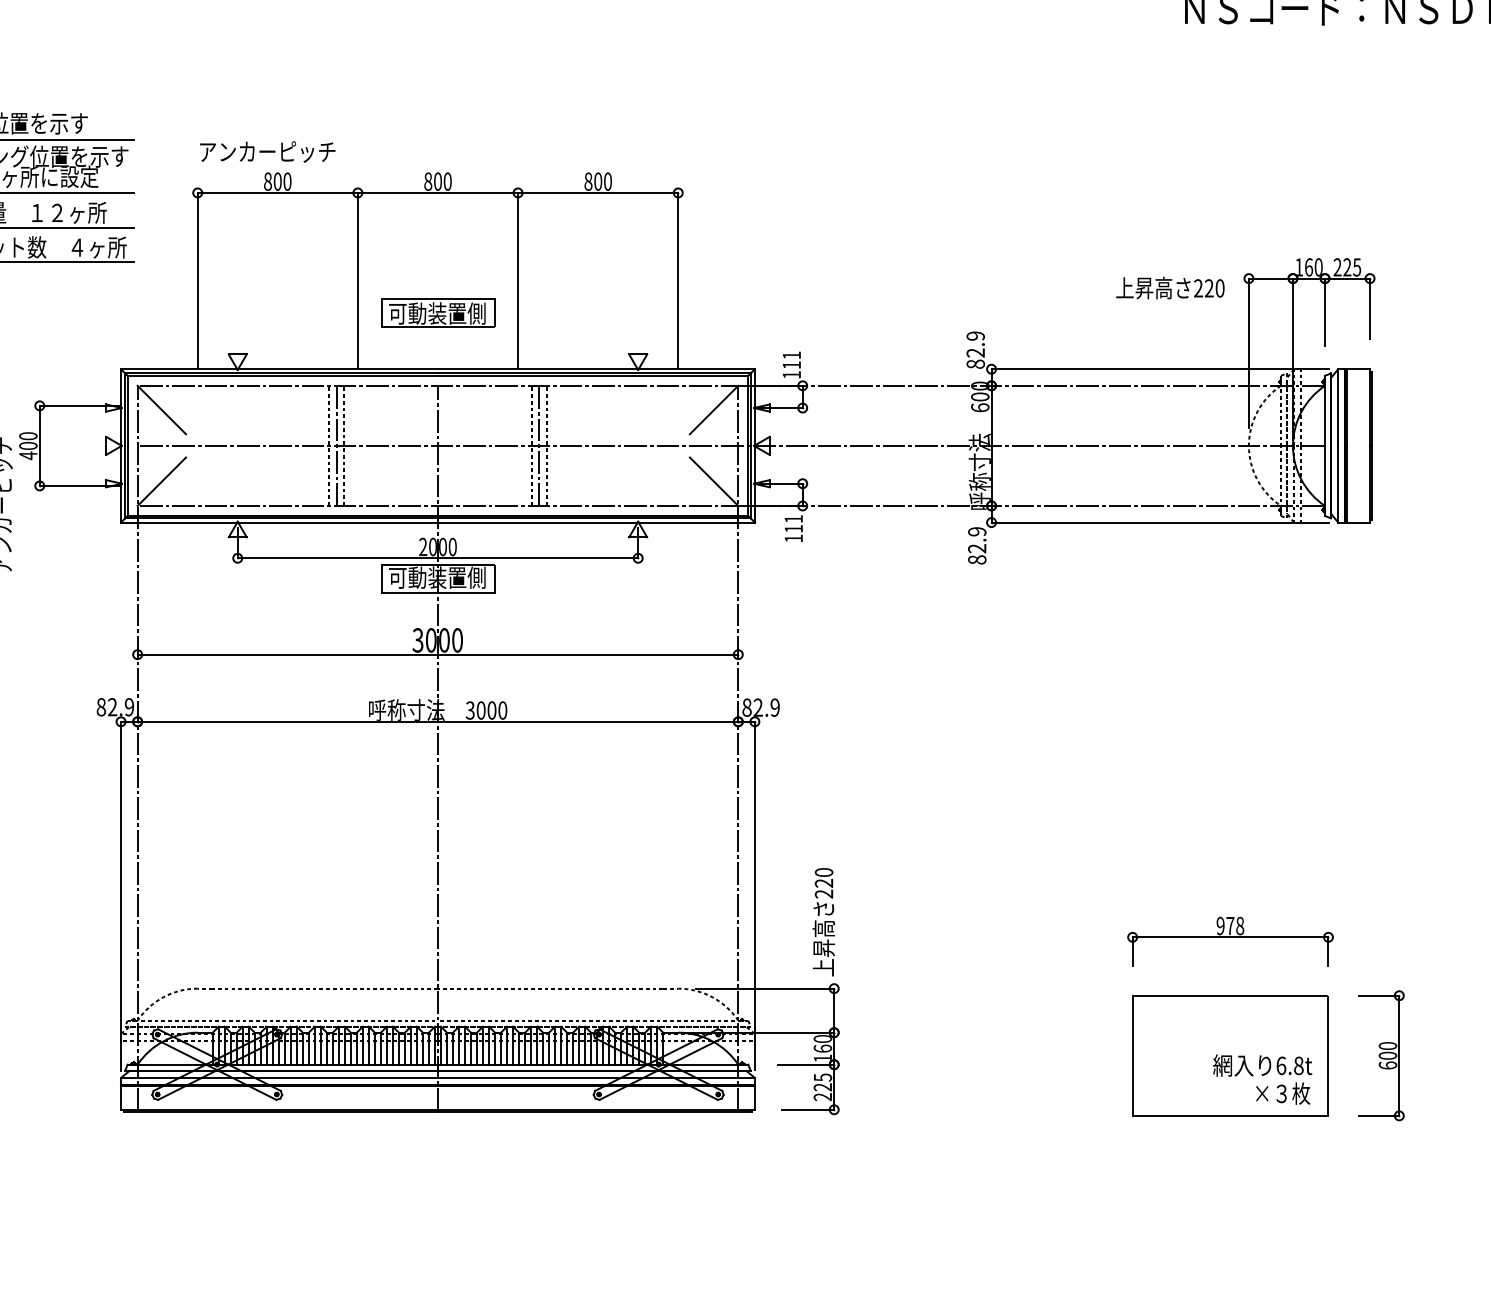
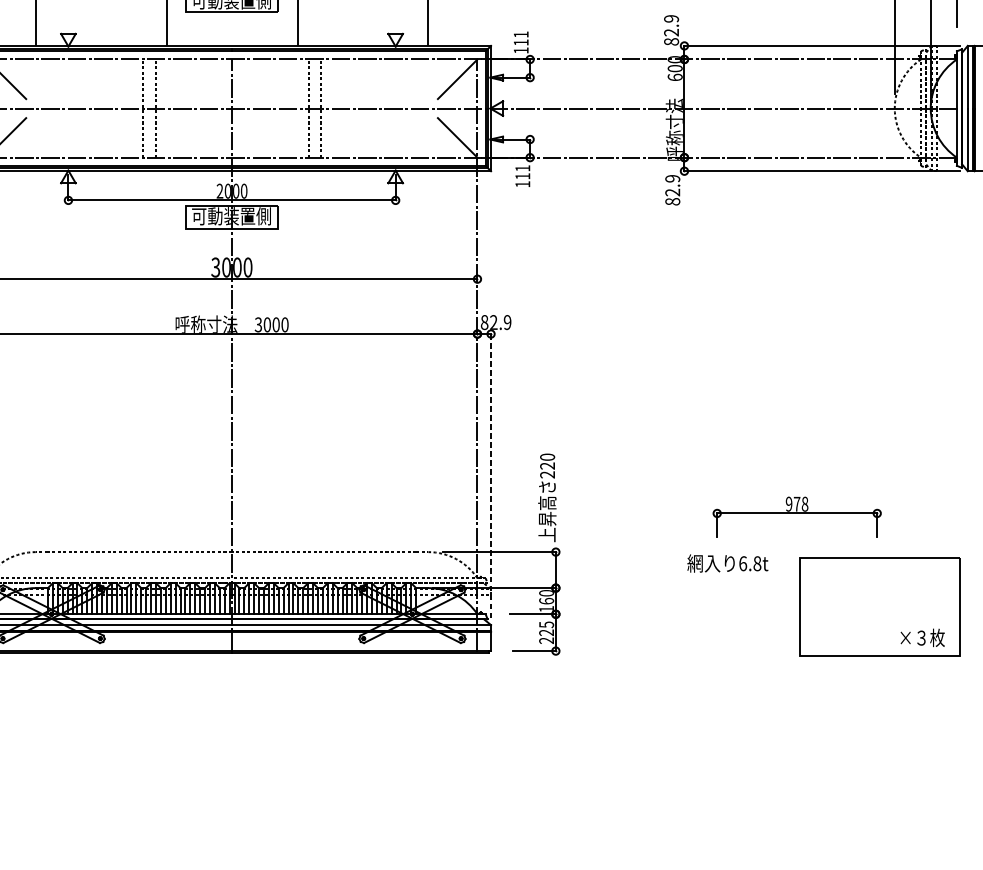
line: (336, 445) -> (149, 108), removed
line: (539, 445) -> (315, 108), removed
line: (754, 896) -> (490, 476), solid -> dashed
part: (1230, 941) -> (797, 516), moved
text: (1262, 1065) -> (727, 563), moved

